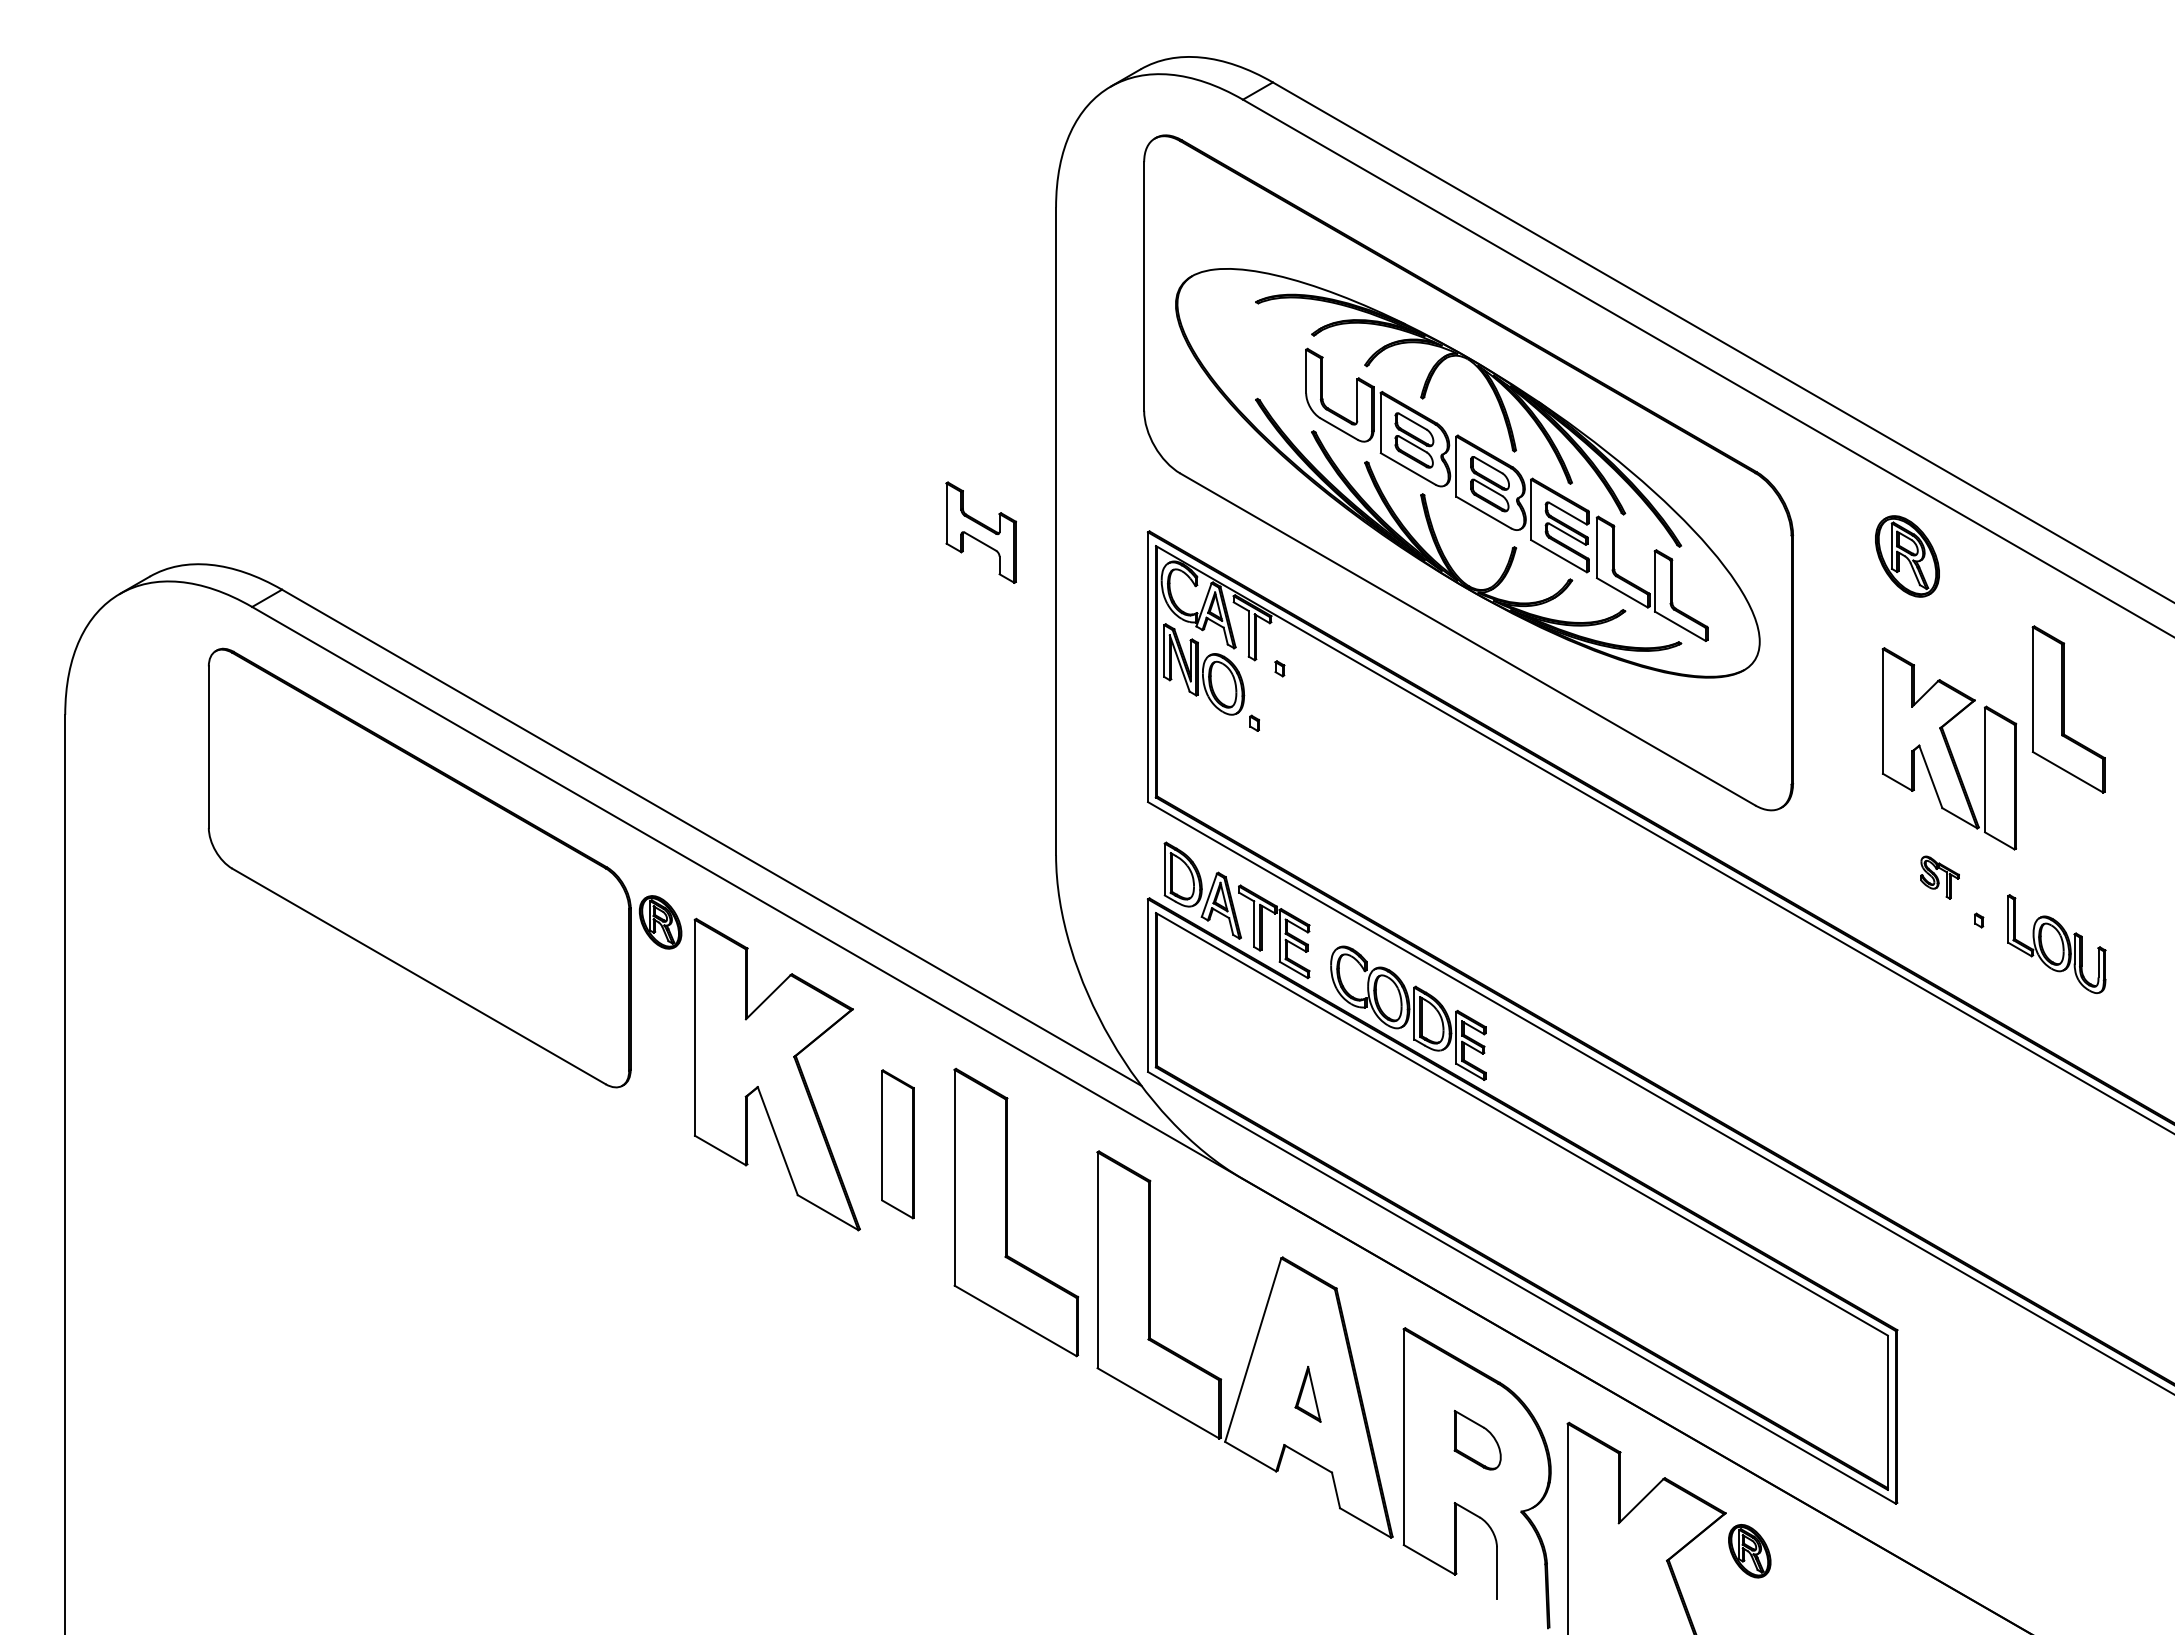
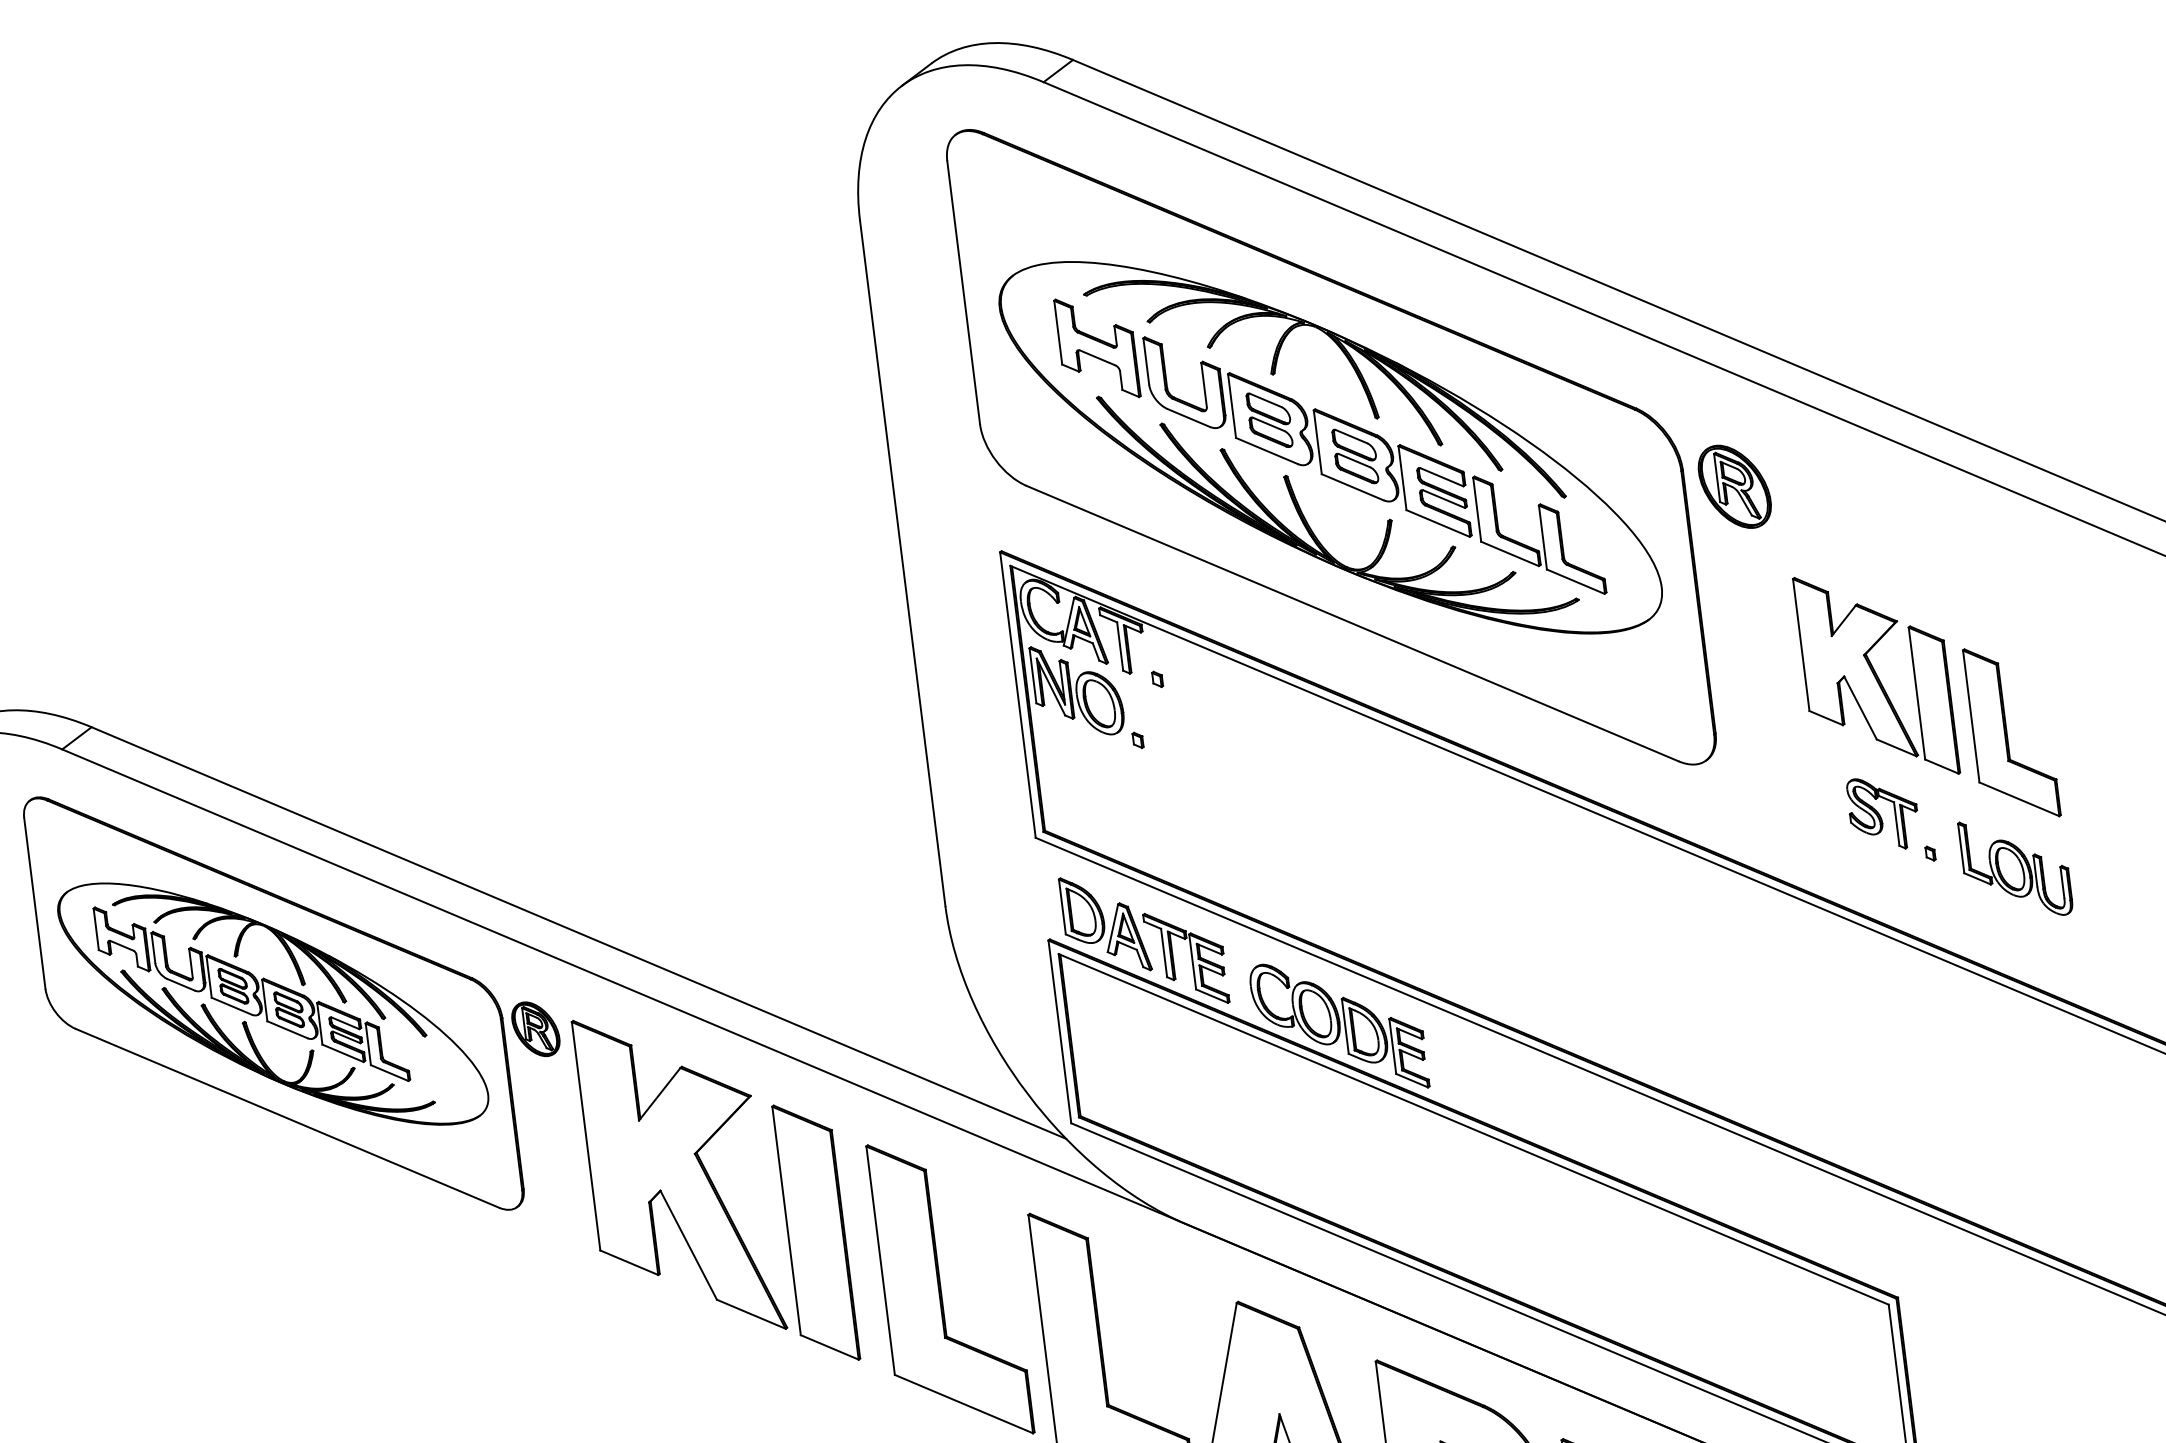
part: (980, 532) -> (1096, 348), moved
part: (1907, 556) -> (1734, 486), moved
part: (2068, 709) -> (2011, 732), moved
part: (418, 868) -> (272, 1004), added
part: (1939, 877) -> (1882, 813), size x1.67
part: (897, 1144) -> (815, 1233), size x1.67

